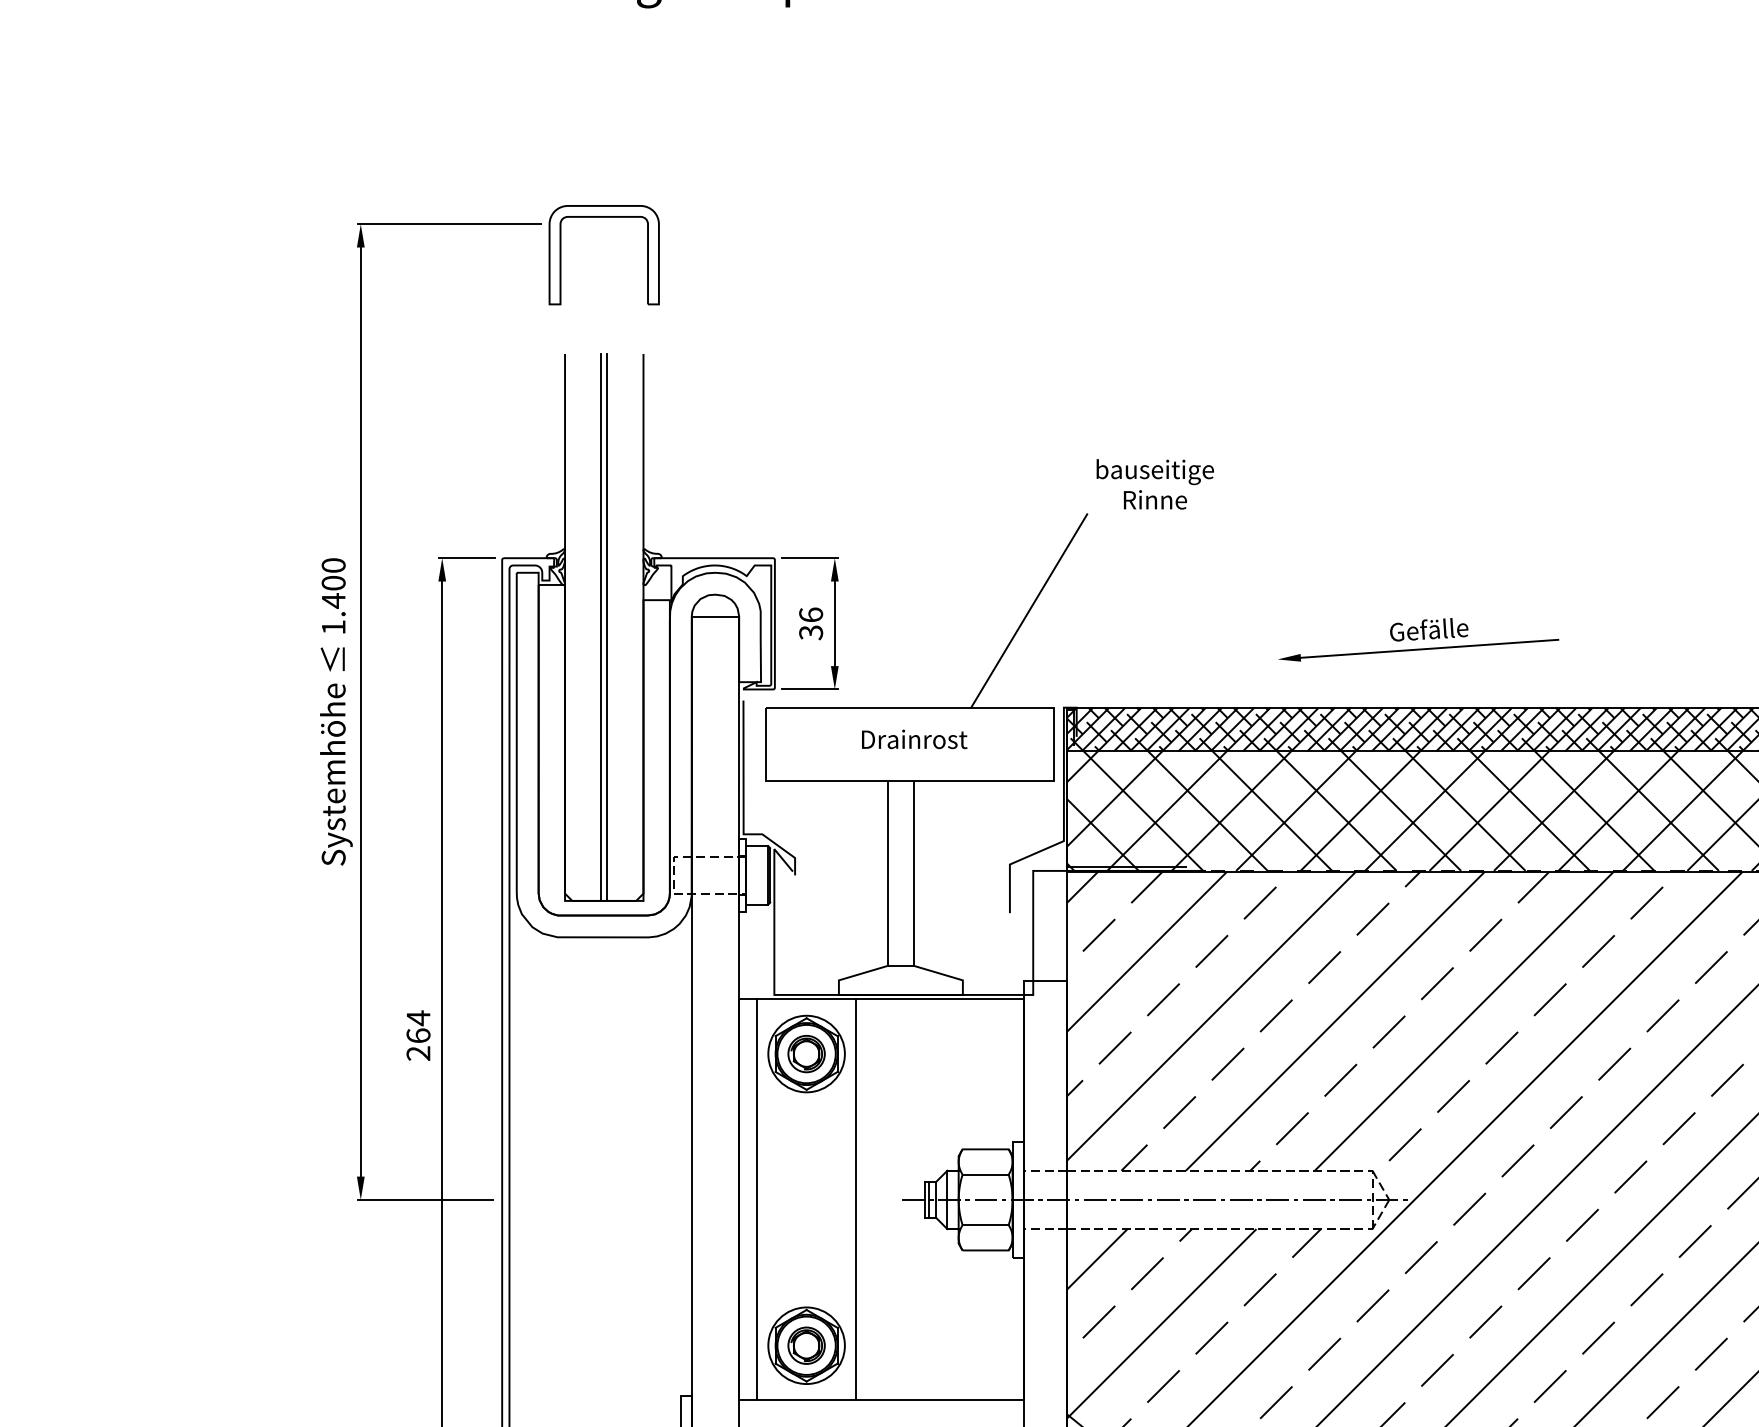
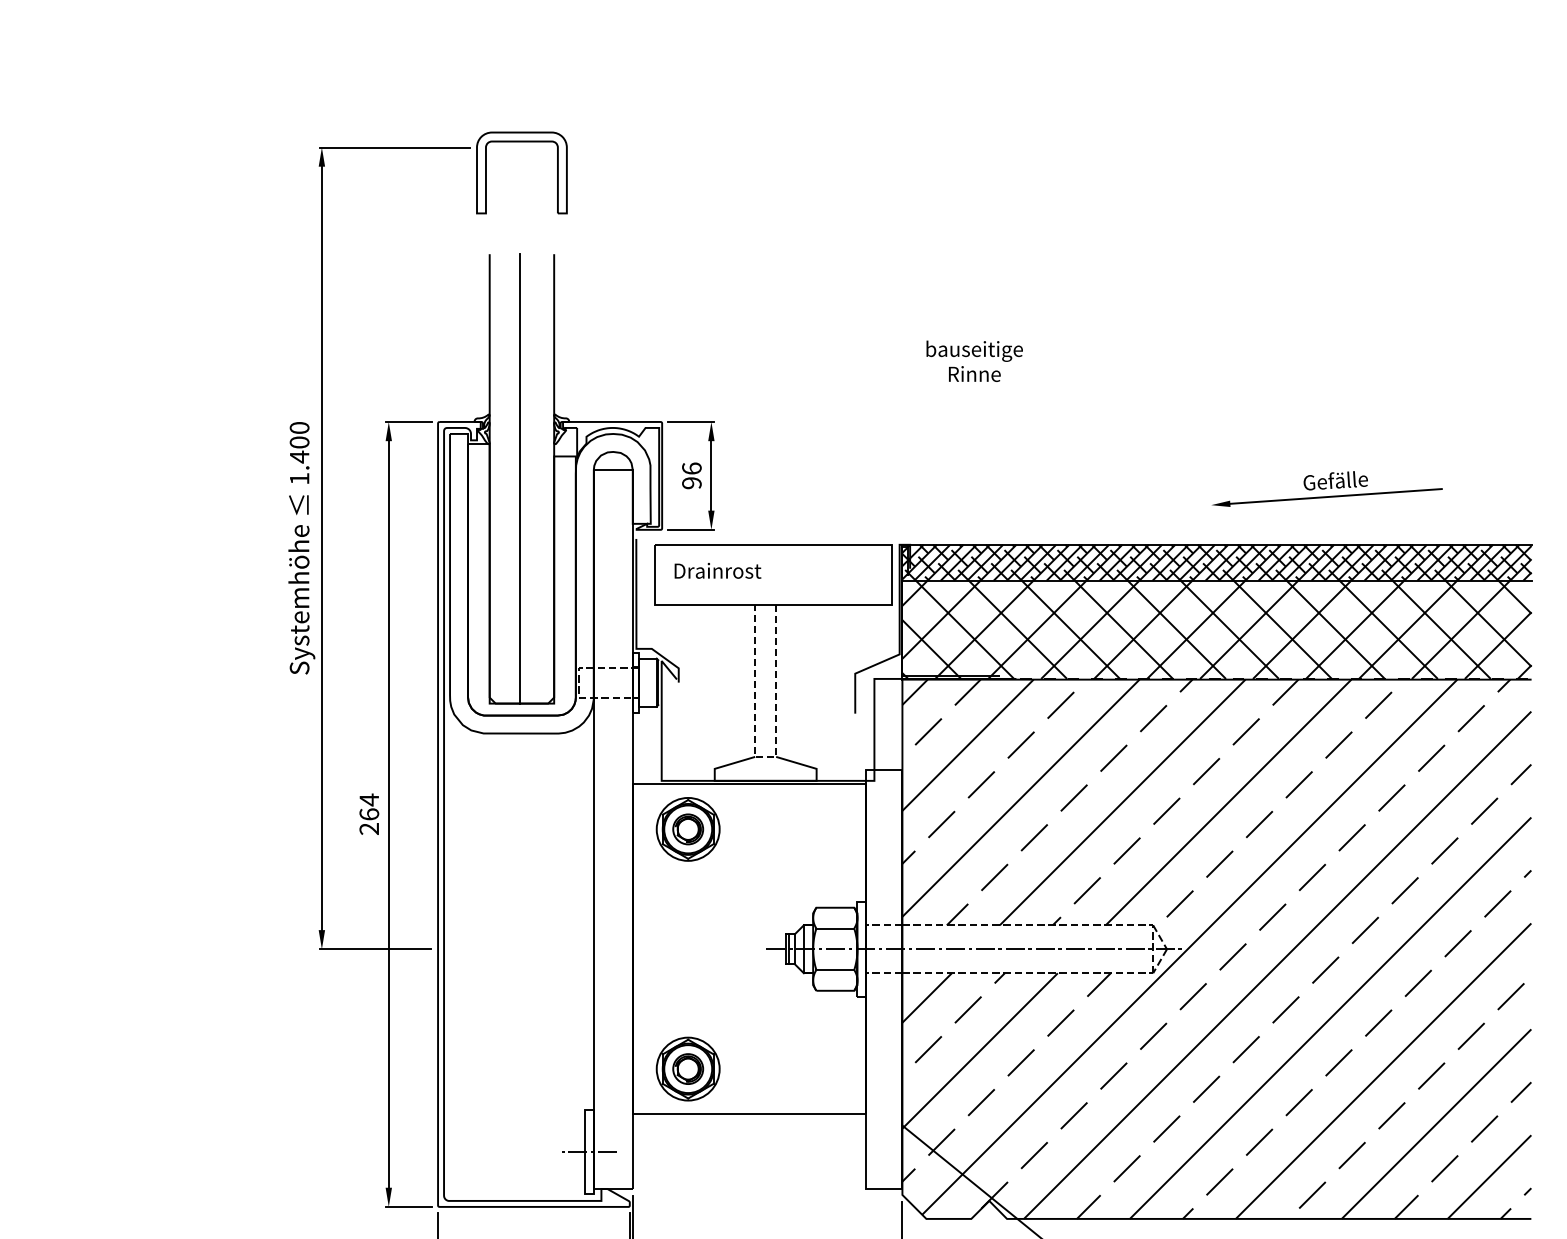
line: (1028, 609) -> (870, 464), removed
line: (607, 626) -> (524, 478), removed
text: (810, 633) -> (691, 483), 36 -> 96
part: (1419, 639) -> (1327, 488), moved
text: (914, 738) -> (717, 570), moved
line: (900, 965) -> (765, 756), solid -> dashed
line: (757, 1200) -> (647, 949), removed
line: (855, 1200) -> (728, 949), removed

